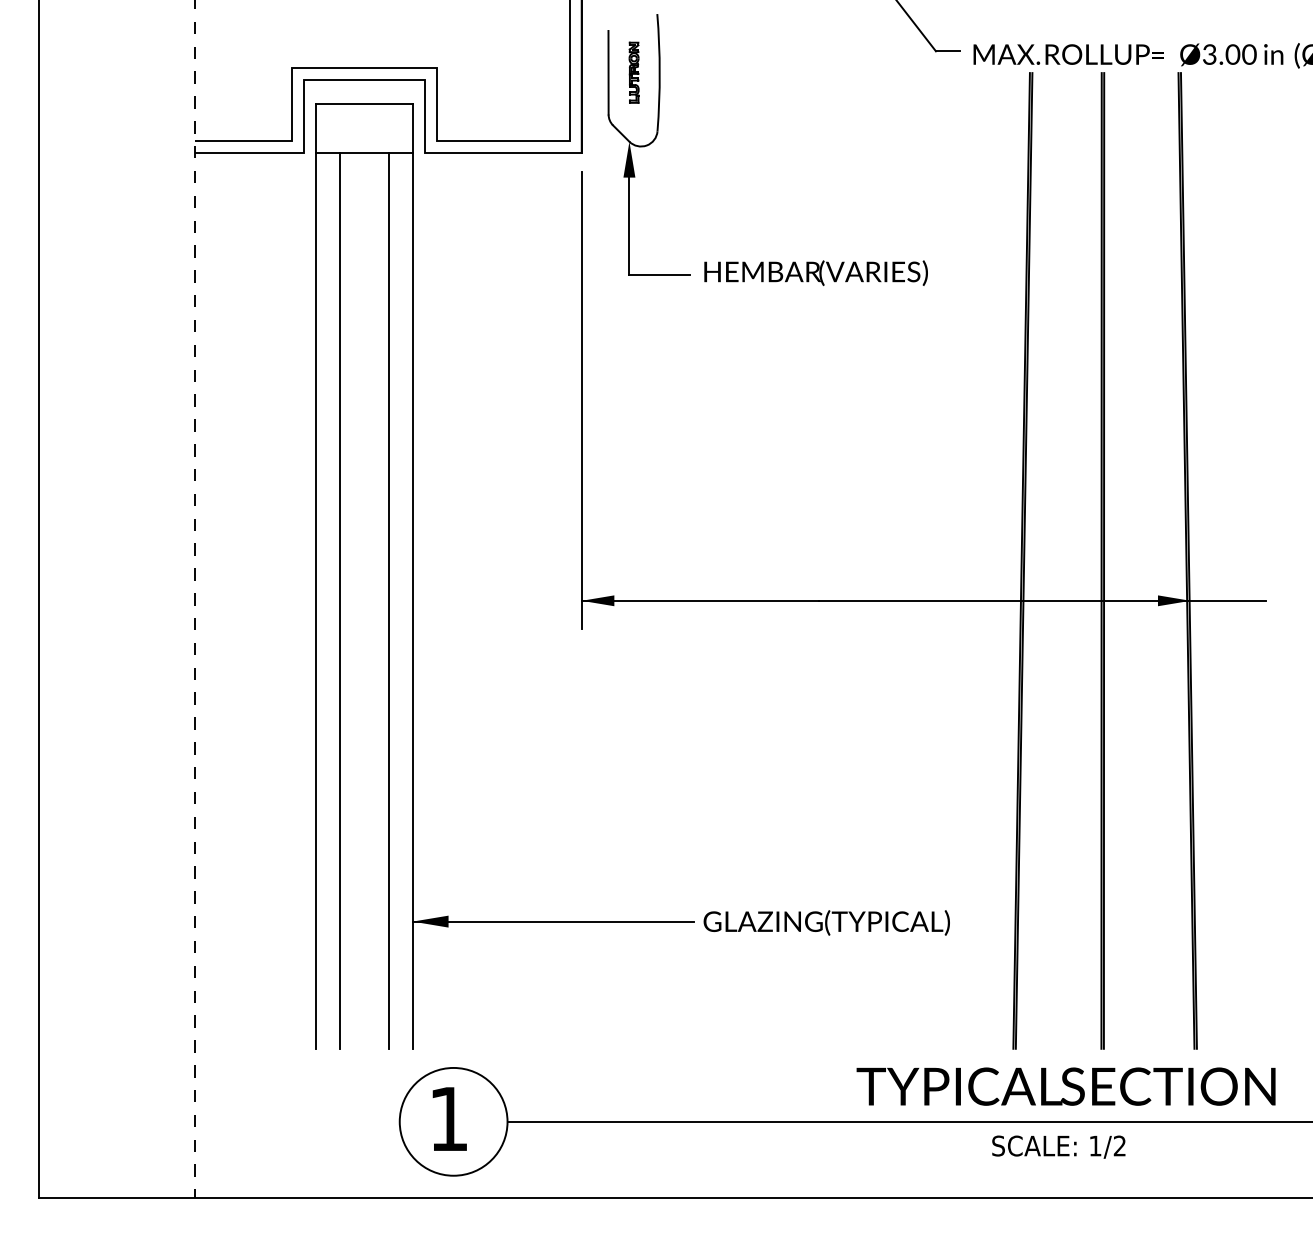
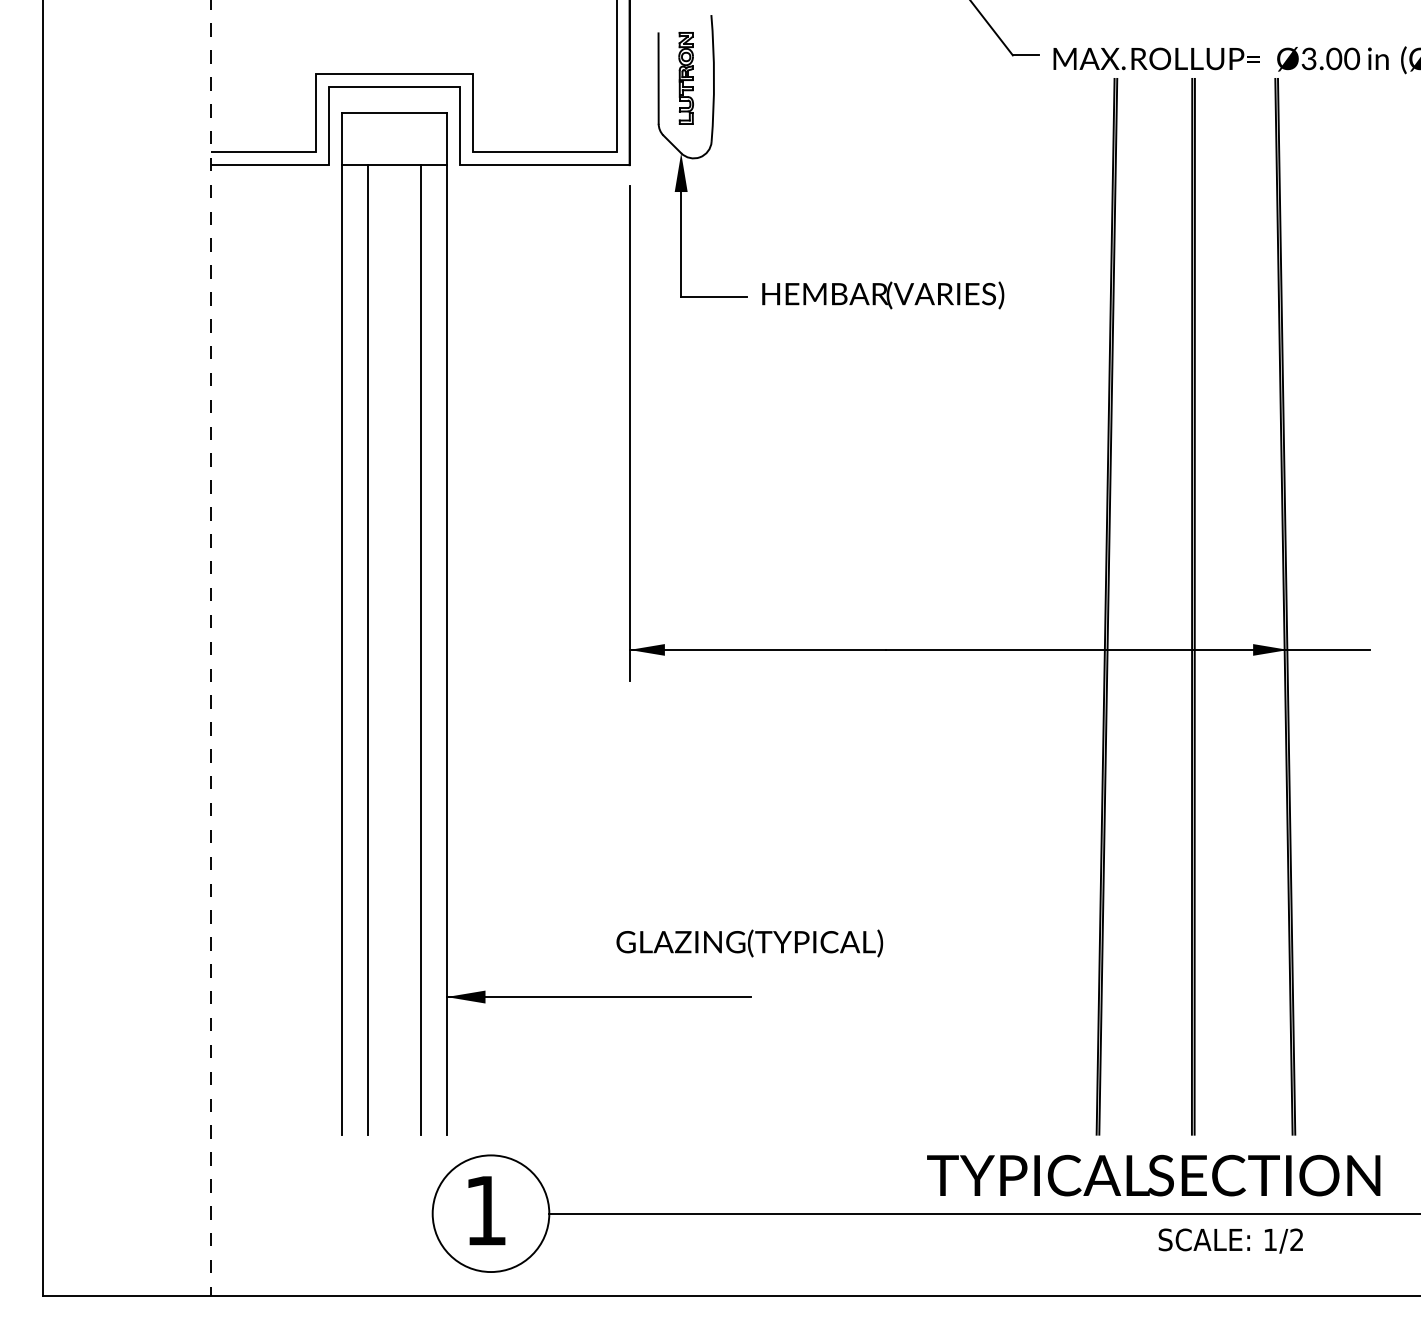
part: (634, 72) -> (686, 78), size x1.4
text: (826, 922) -> (749, 943), moved
text: (1058, 1146) -> (1230, 1240), moved

